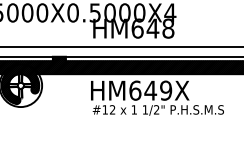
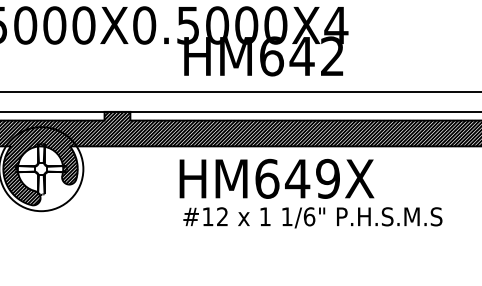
text: (168, 28) -> (332, 56), HM648 -> HM642
text: (156, 109) -> (309, 216), 1/2" -> 1/6"

